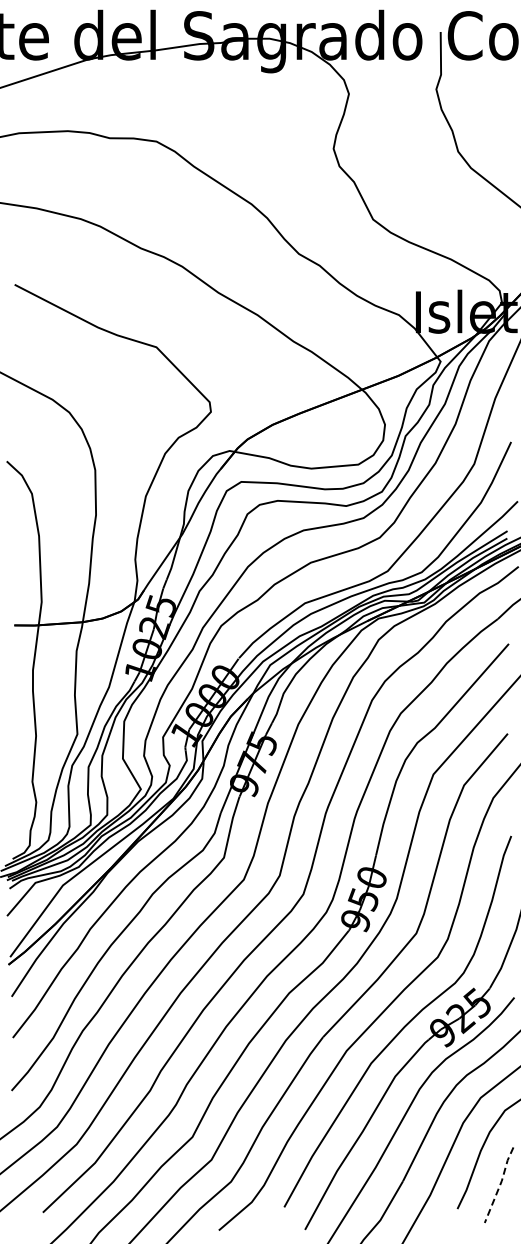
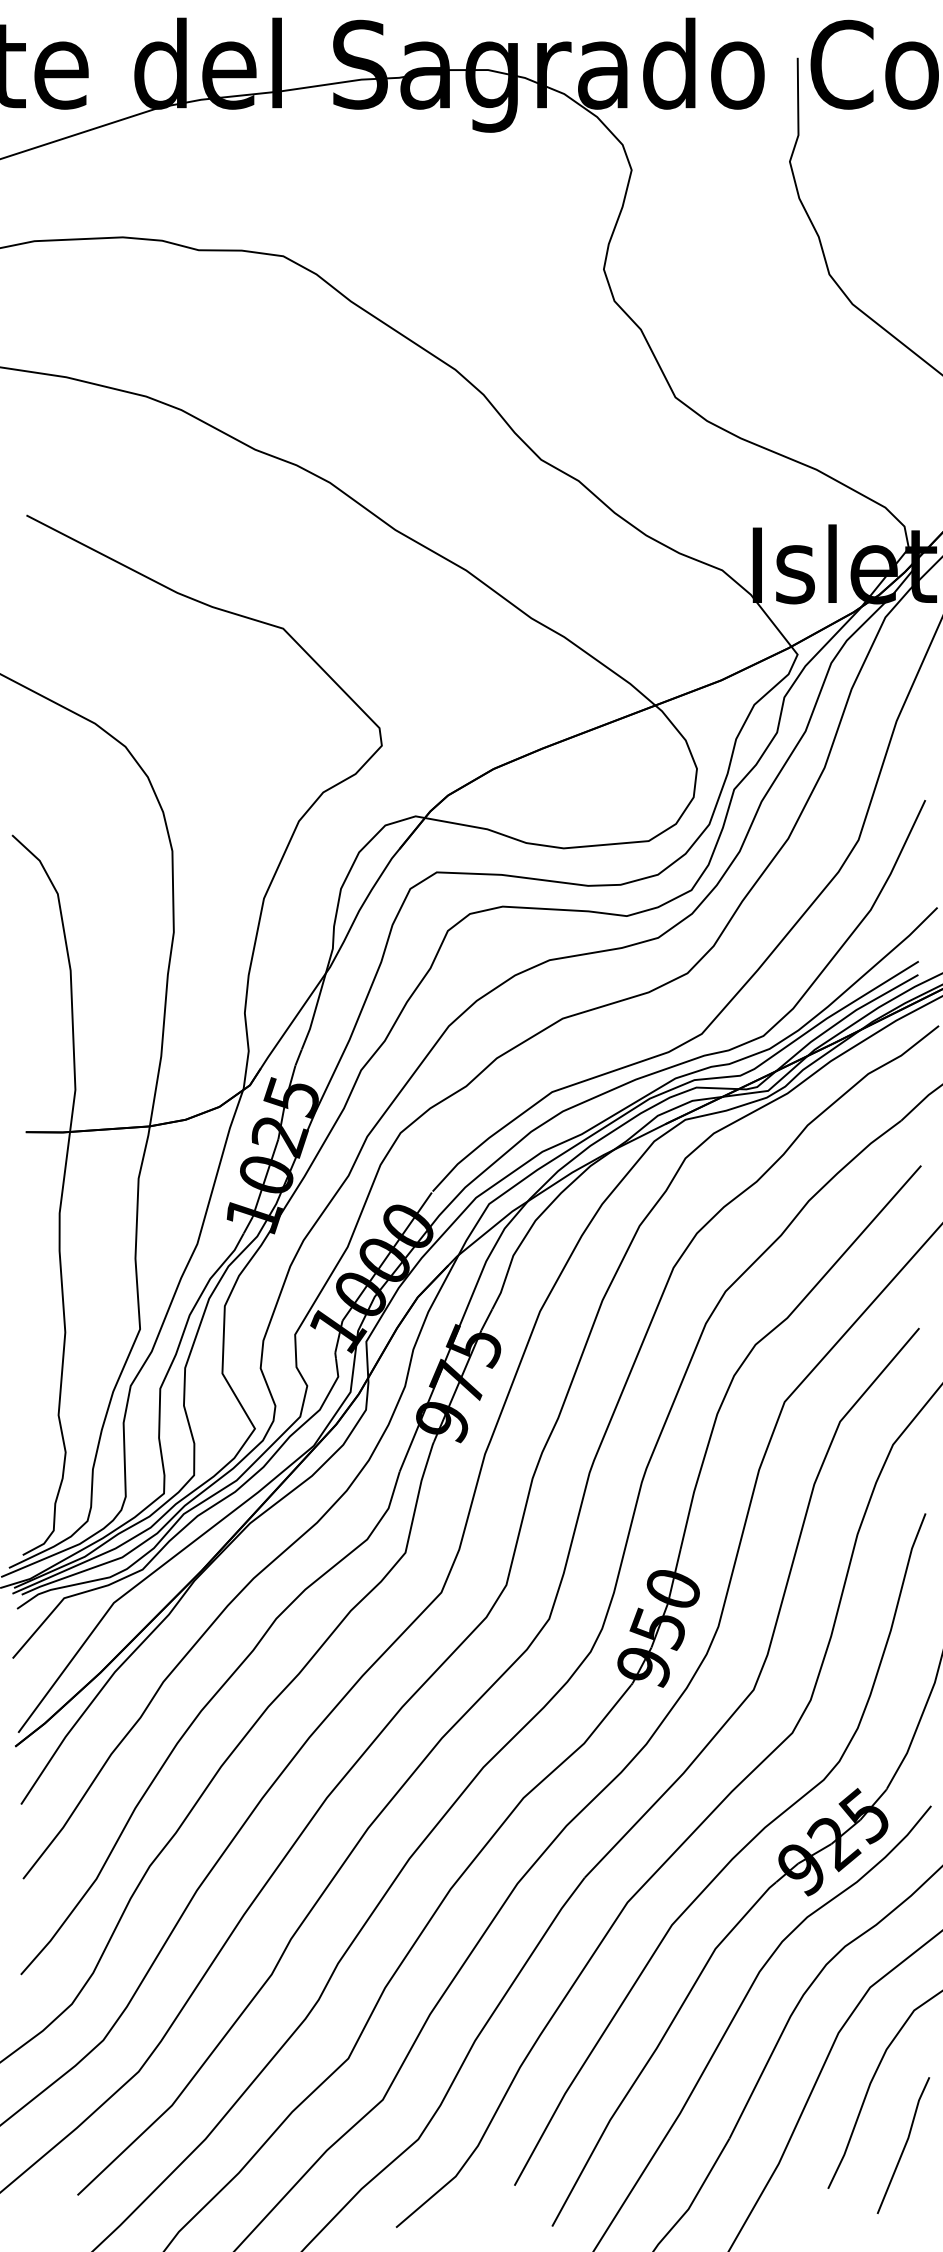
line: (500, 1184) -> (905, 2144), dashed -> solid

